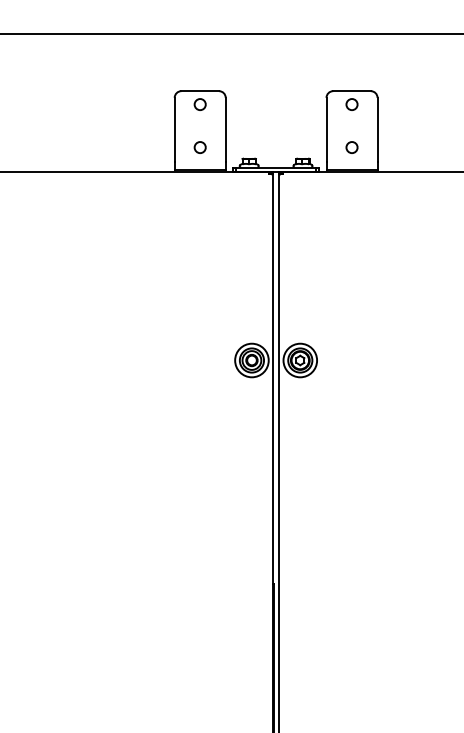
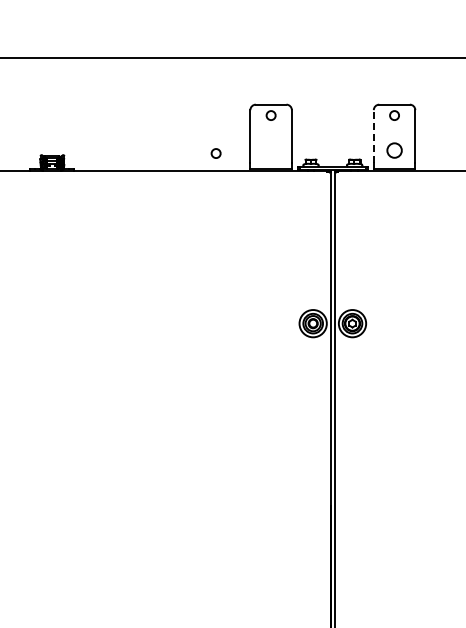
line: (326, 129) -> (373, 135), solid -> dashed
circle: (199, 147) -> (215, 153), moved
circle: (351, 147) -> (394, 150), size x1.6

